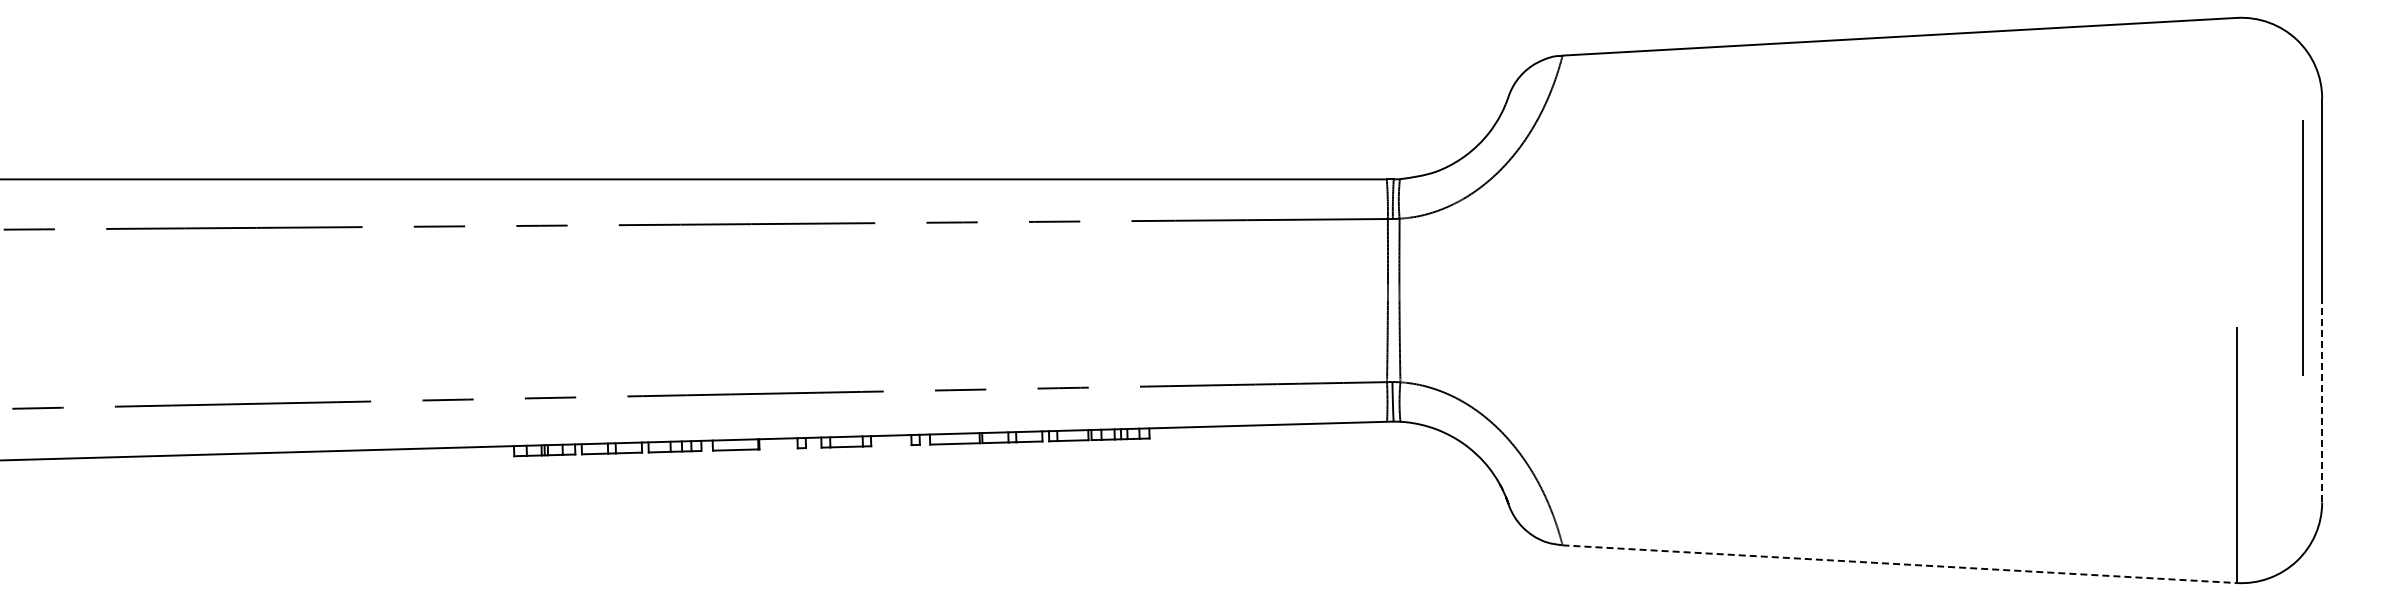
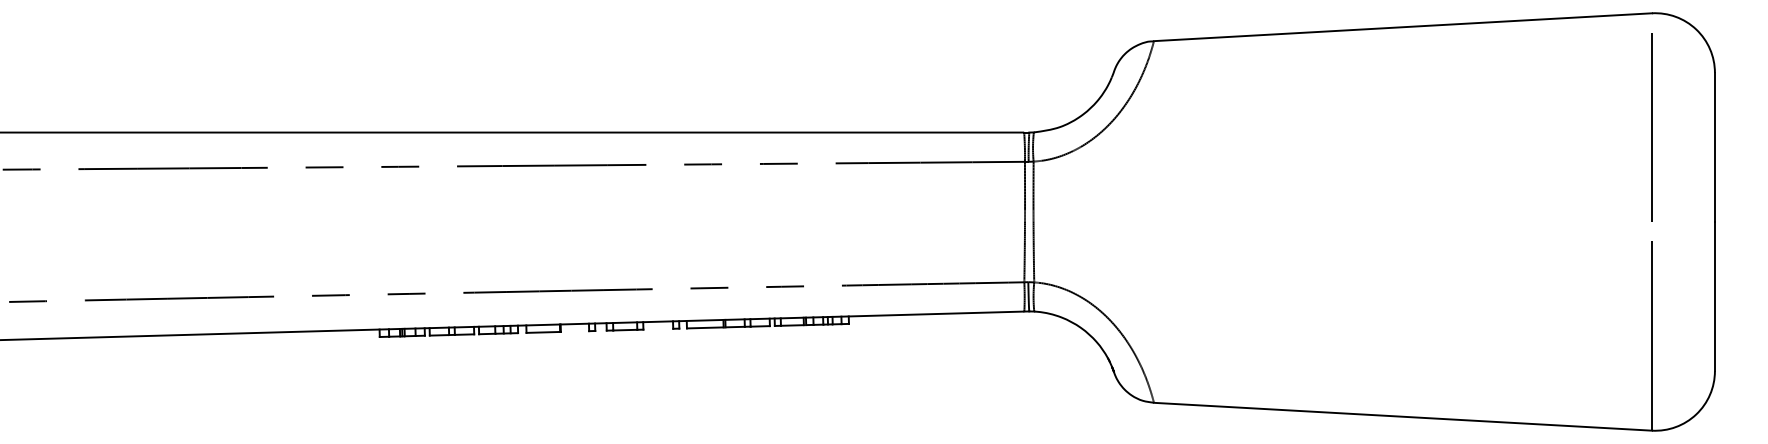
line: (2302, 247) -> (1651, 126), moved
line: (2322, 401) -> (1715, 296), dashed -> solid
line: (1899, 564) -> (1402, 416), dashed -> solid

